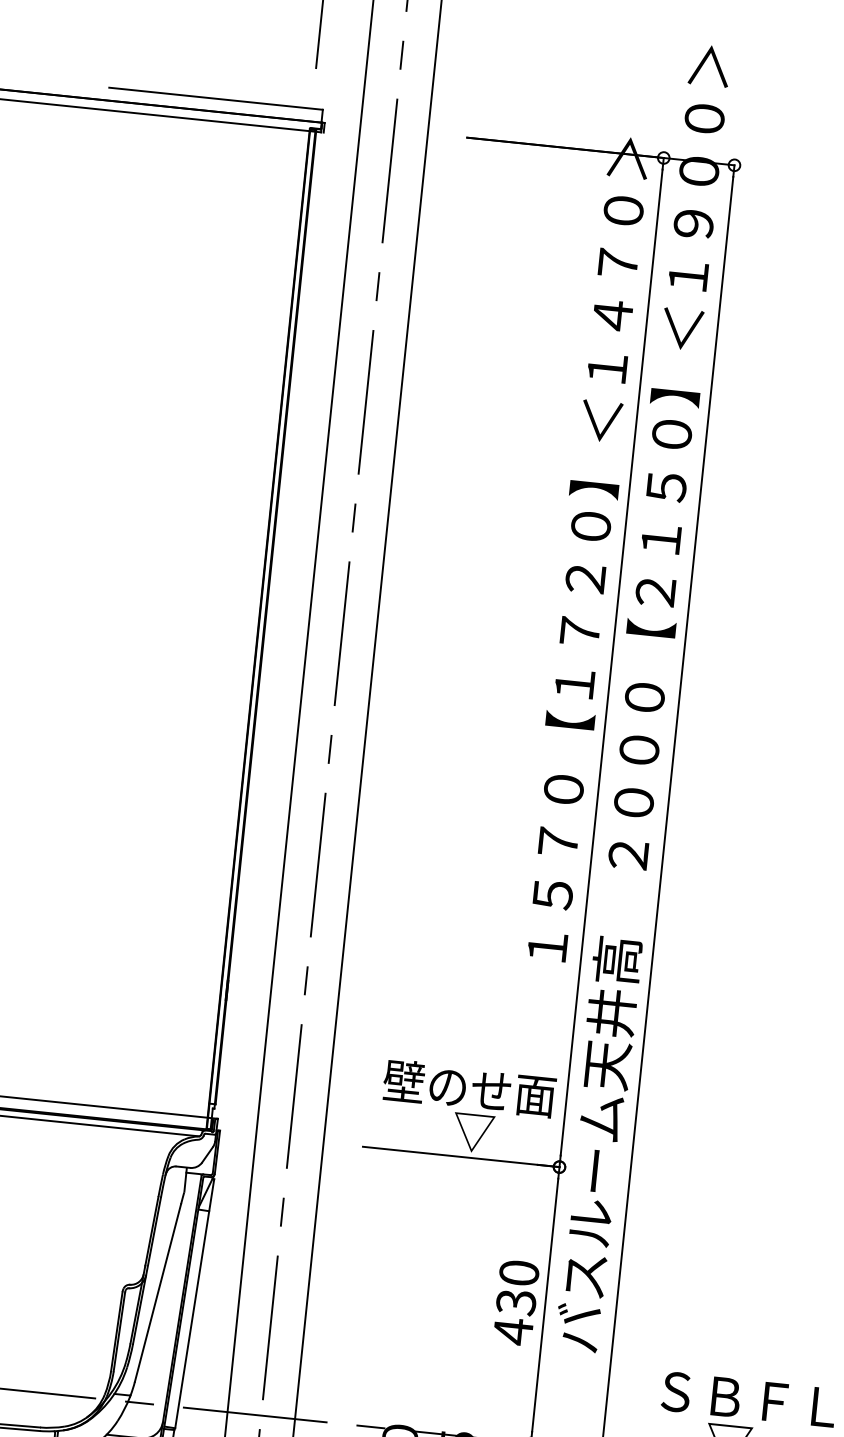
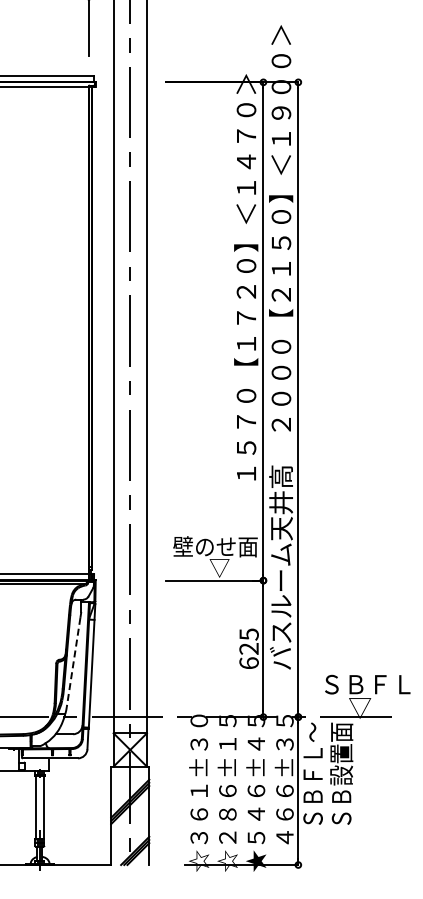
line: (157, 1293) -> (73, 662), solid -> dashed
text: (515, 1301) -> (248, 648), 430 -> 625

